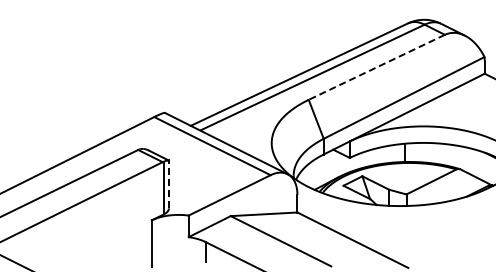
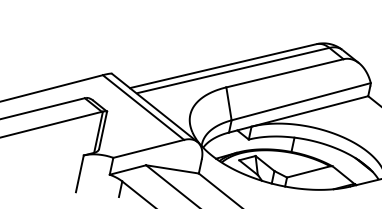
line: (376, 67) -> (284, 73), dashed -> solid
line: (168, 184) -> (102, 130), dashed -> solid

